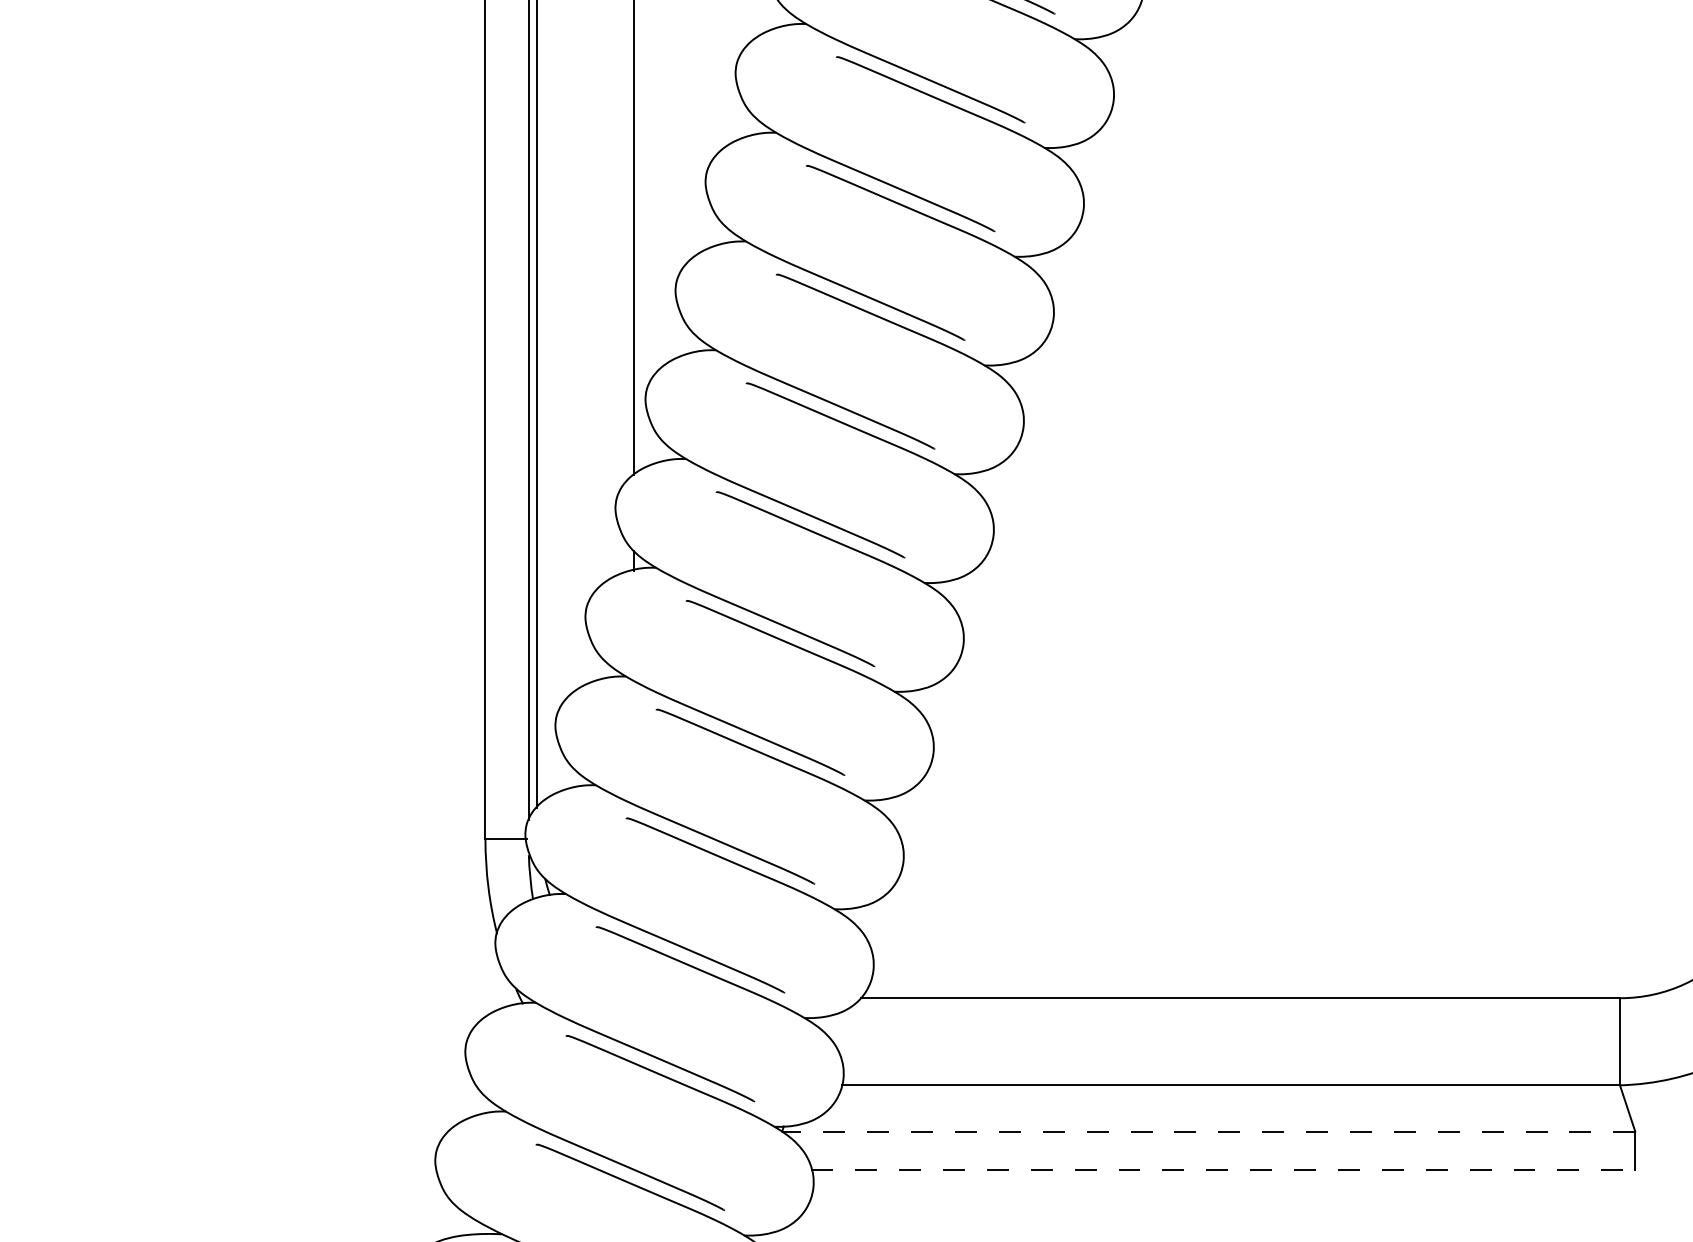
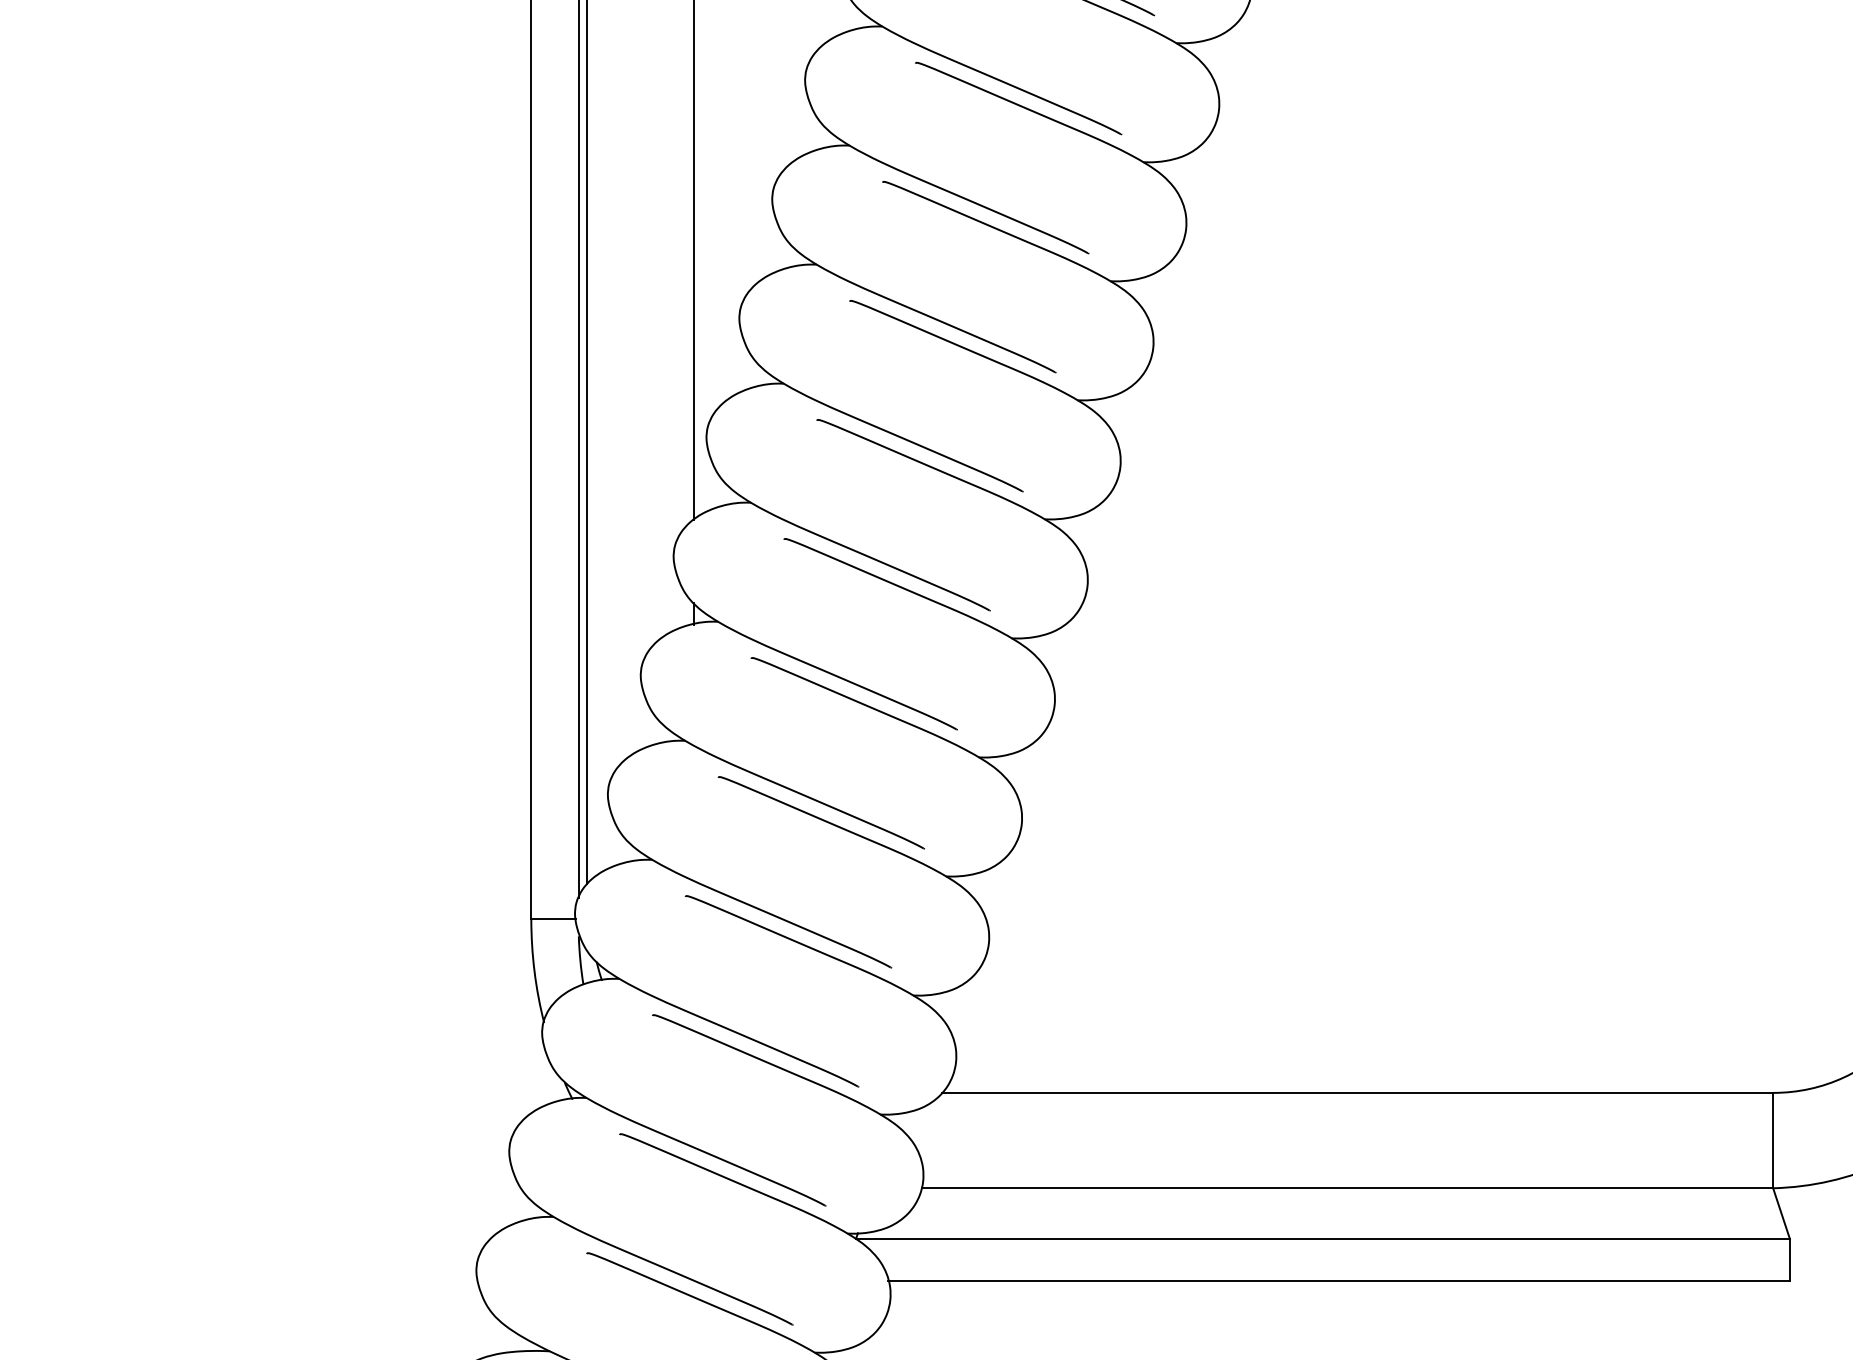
line: (1208, 1131) -> (1322, 1238), dashed -> solid
line: (1223, 1170) -> (1339, 1281), dashed -> solid

